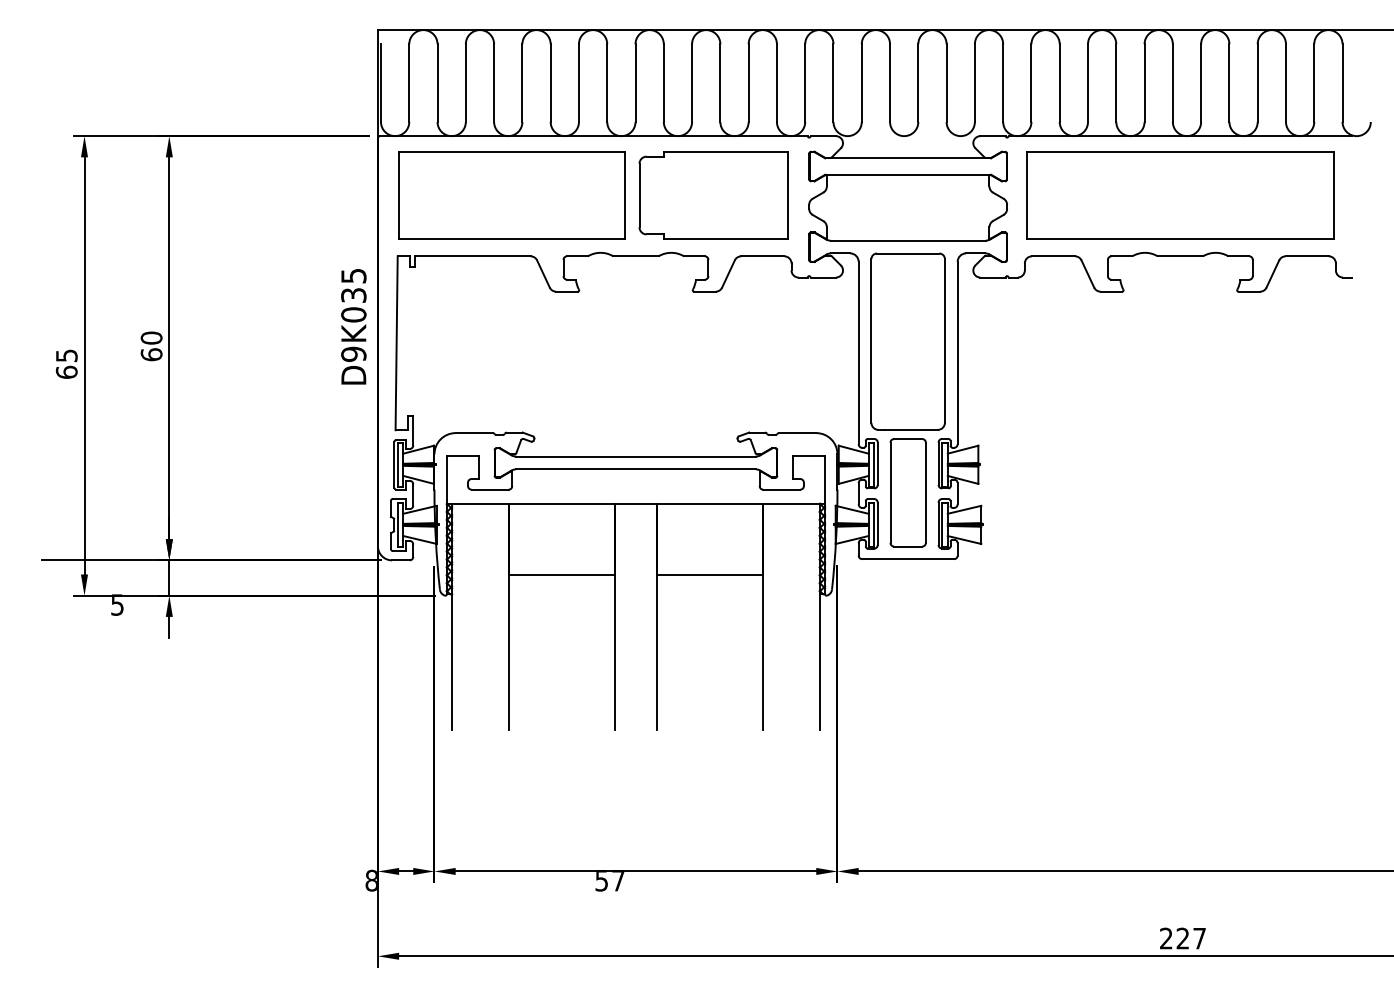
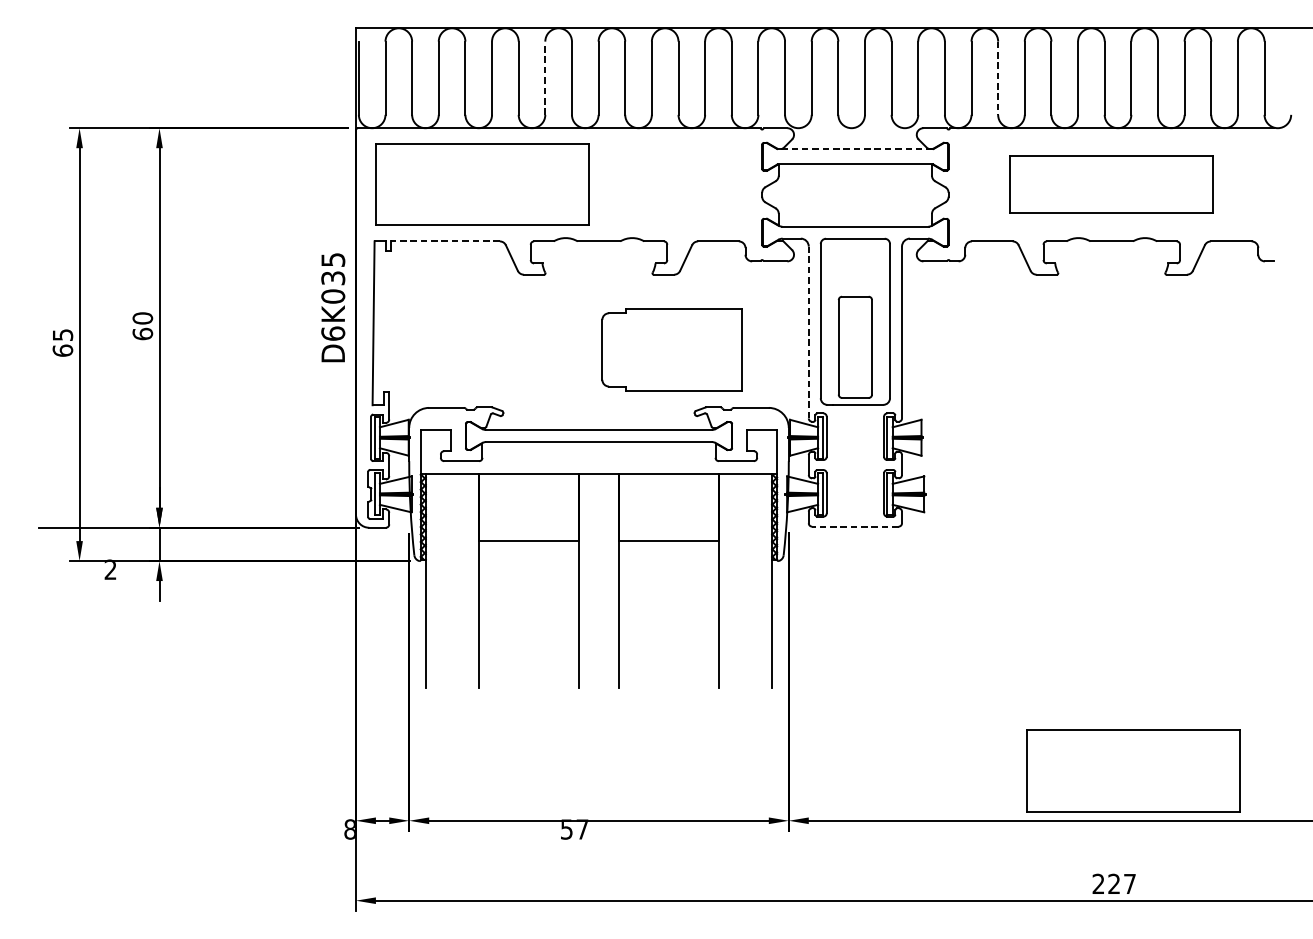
line: (578, 83) -> (544, 78), solid -> dashed
line: (1059, 83) -> (997, 78), solid -> dashed
line: (907, 158) -> (854, 149), solid -> dashed
part: (713, 195) -> (672, 349), moved
part: (1180, 195) -> (1111, 184), size x0.7
line: (473, 256) -> (445, 241), solid -> dashed
line: (858, 352) -> (808, 331), solid -> dashed
text: (353, 354) -> (332, 333), D9K035 -> D6K035
part: (907, 492) -> (854, 347), moved
line: (908, 559) -> (855, 526), solid -> dashed
text: (117, 604) -> (110, 569), 5 -> 2
part: (1202, 818) -> (1132, 770), added

